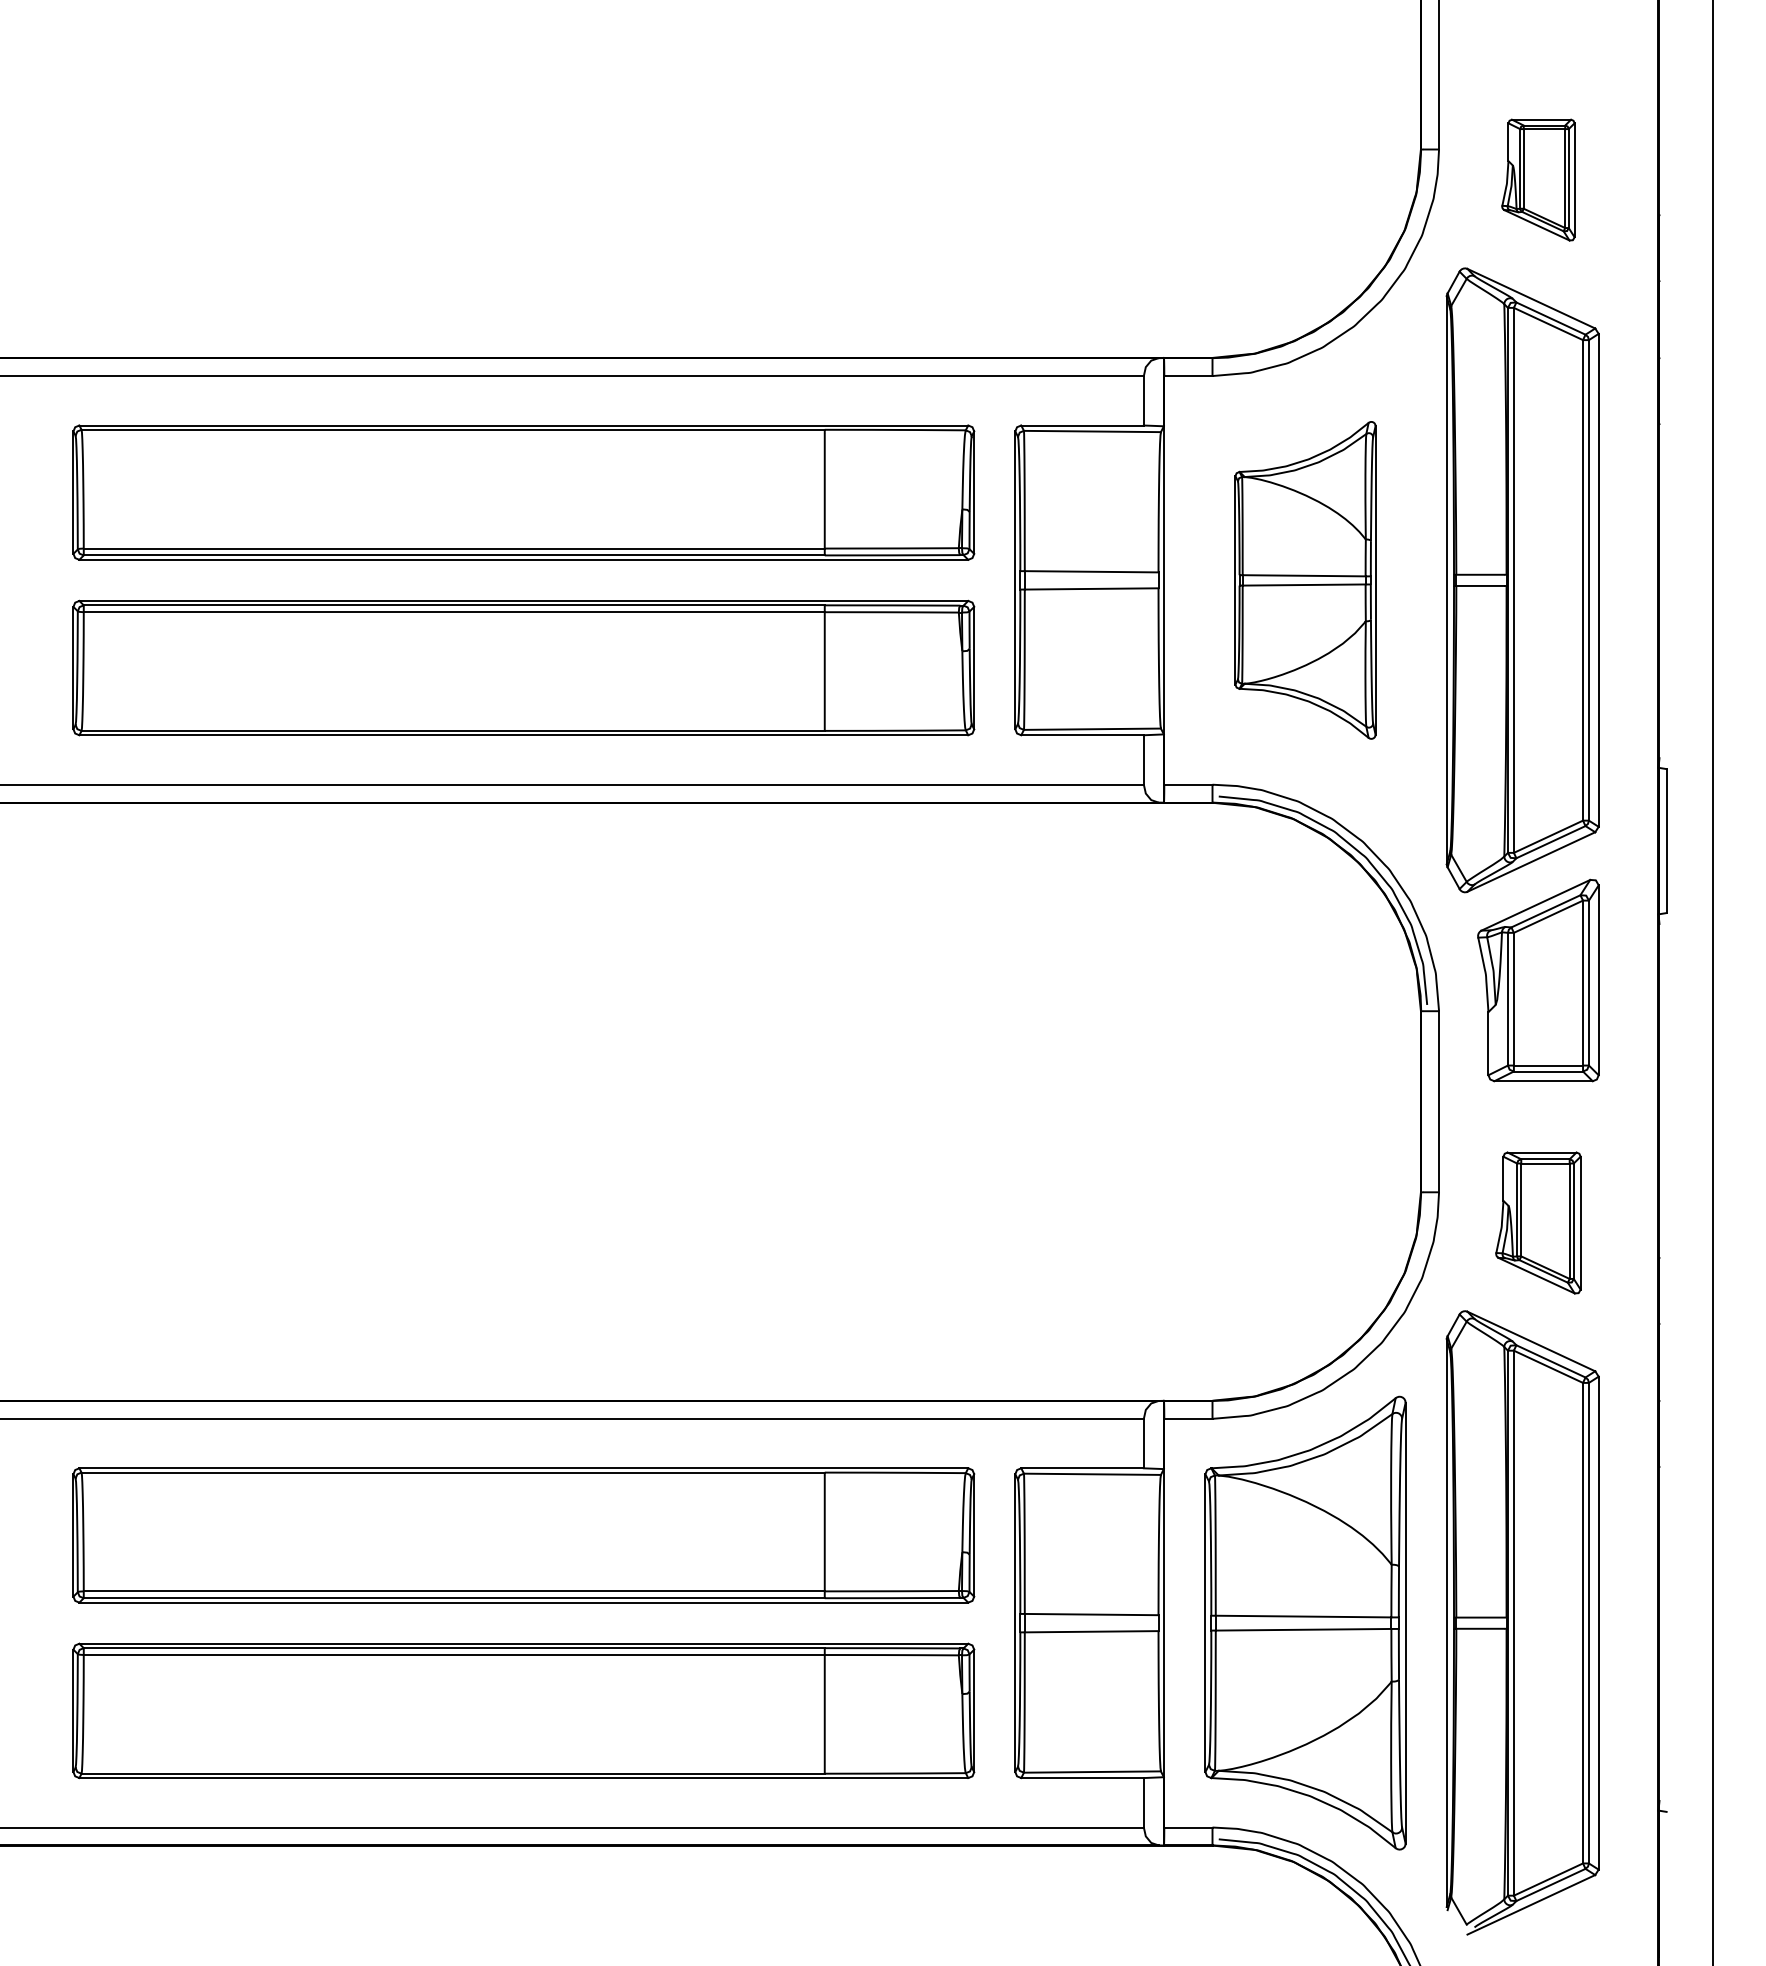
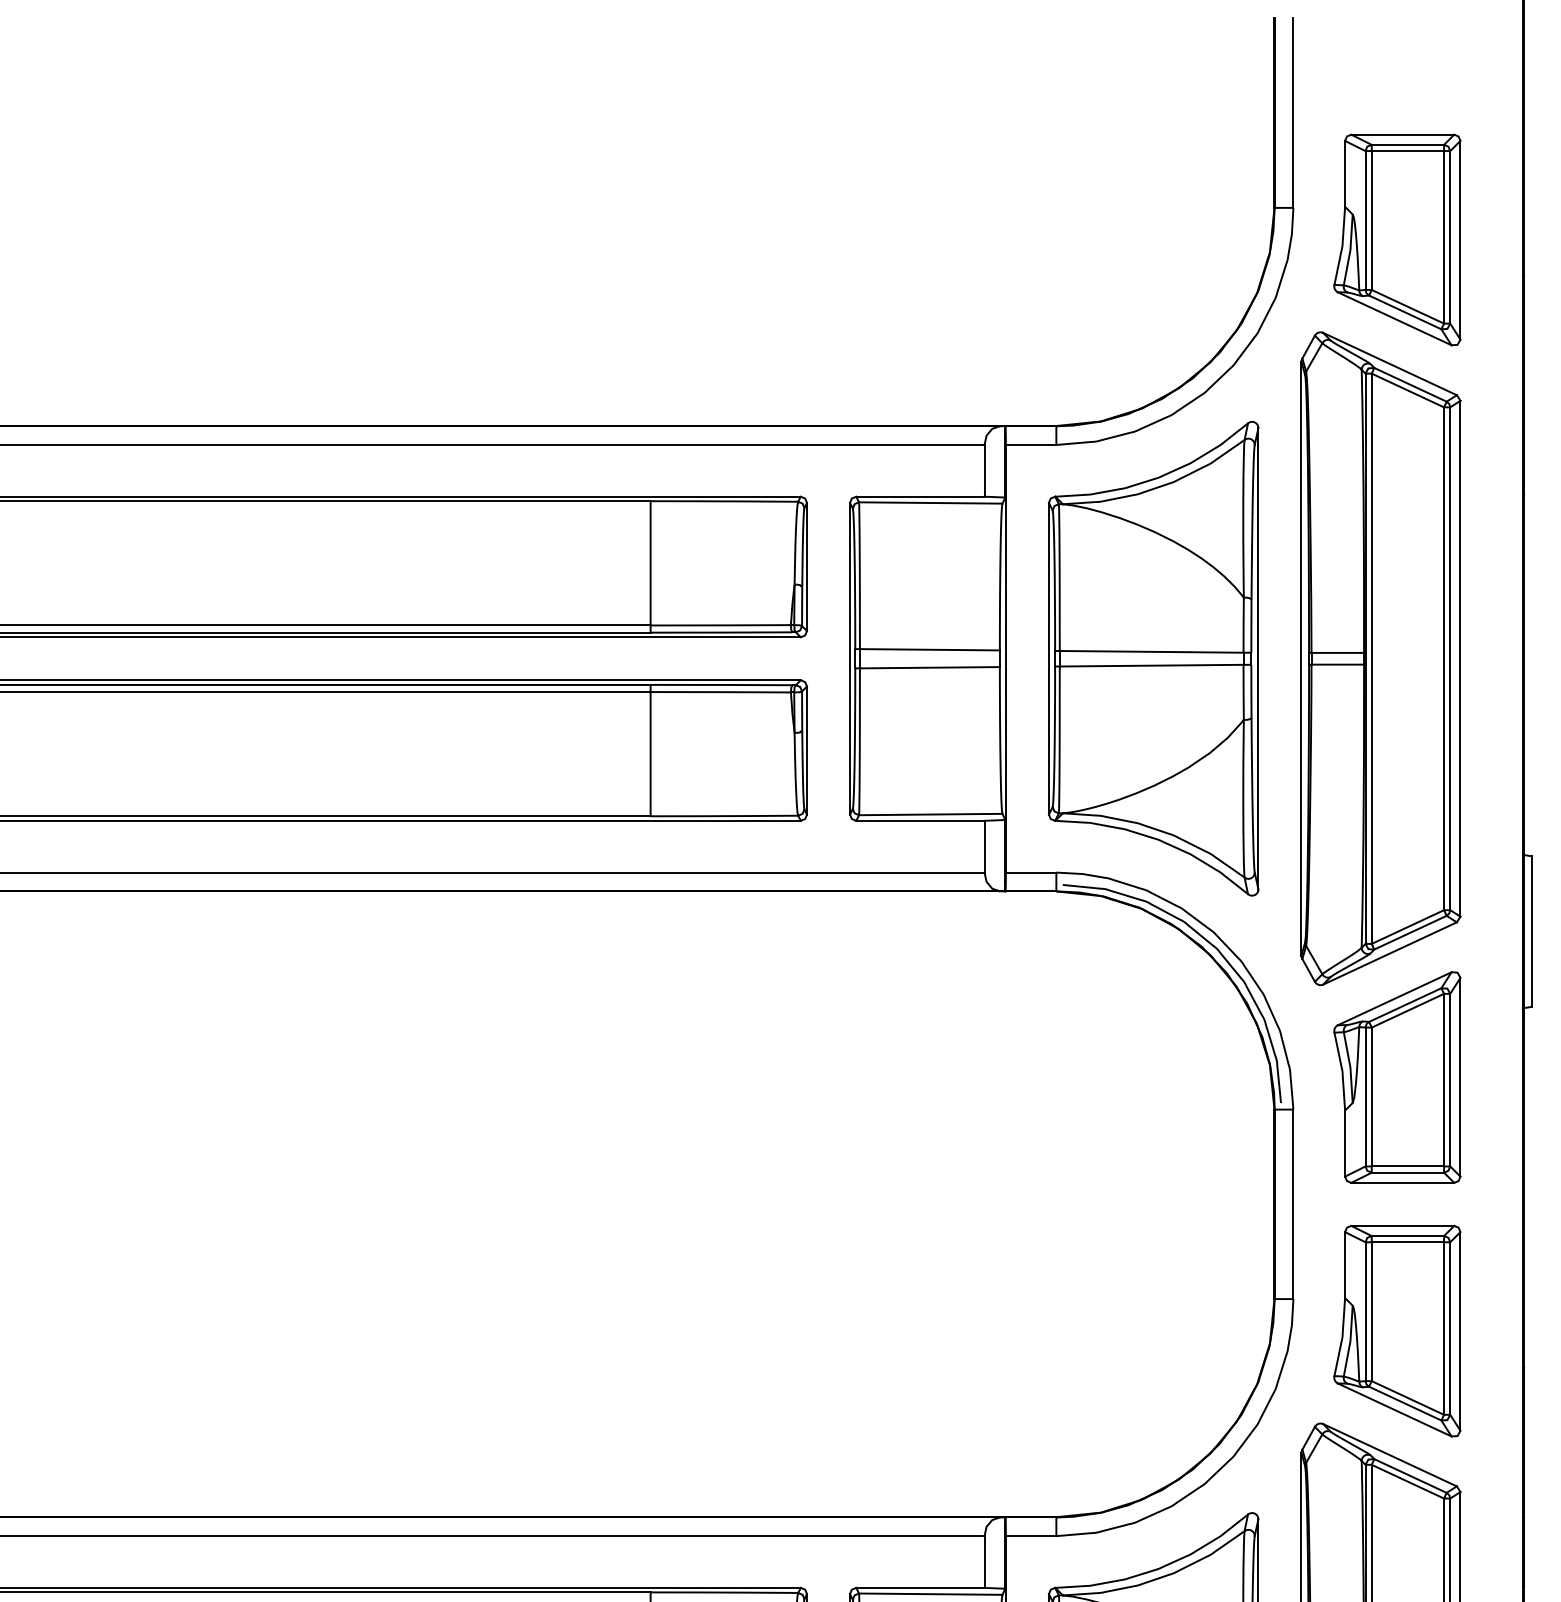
part: (1538, 179) -> (1397, 239), size x1.67
part: (1305, 580) -> (1153, 658), size x1.43
part: (1538, 1222) -> (1397, 1330), size x1.43

